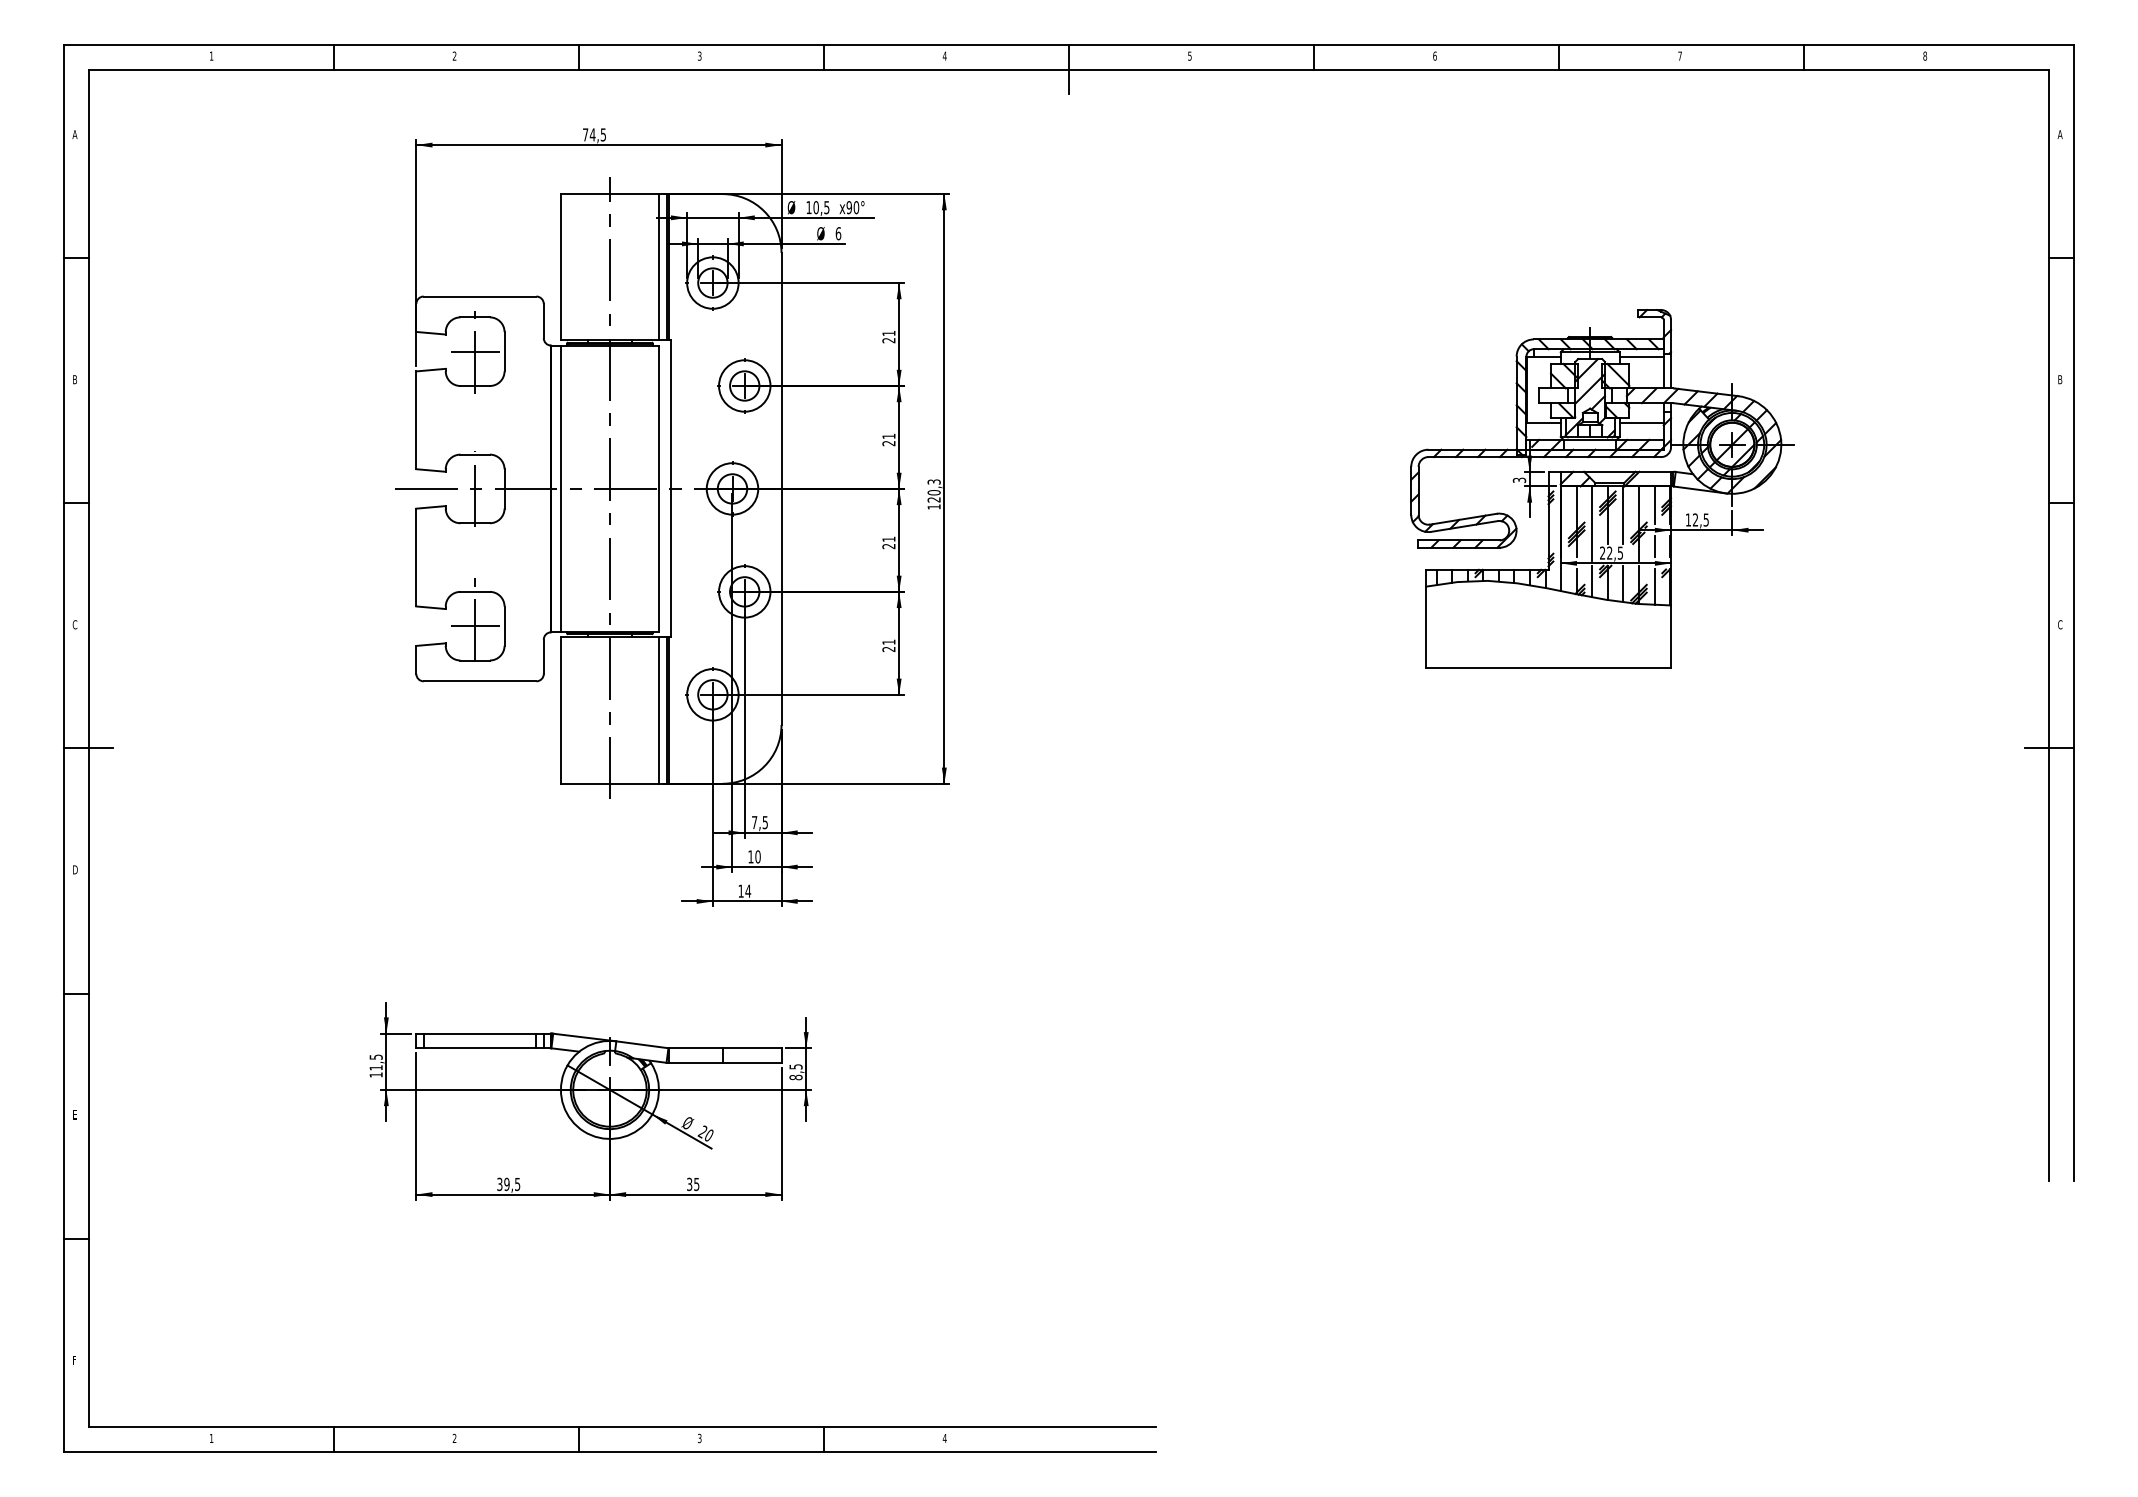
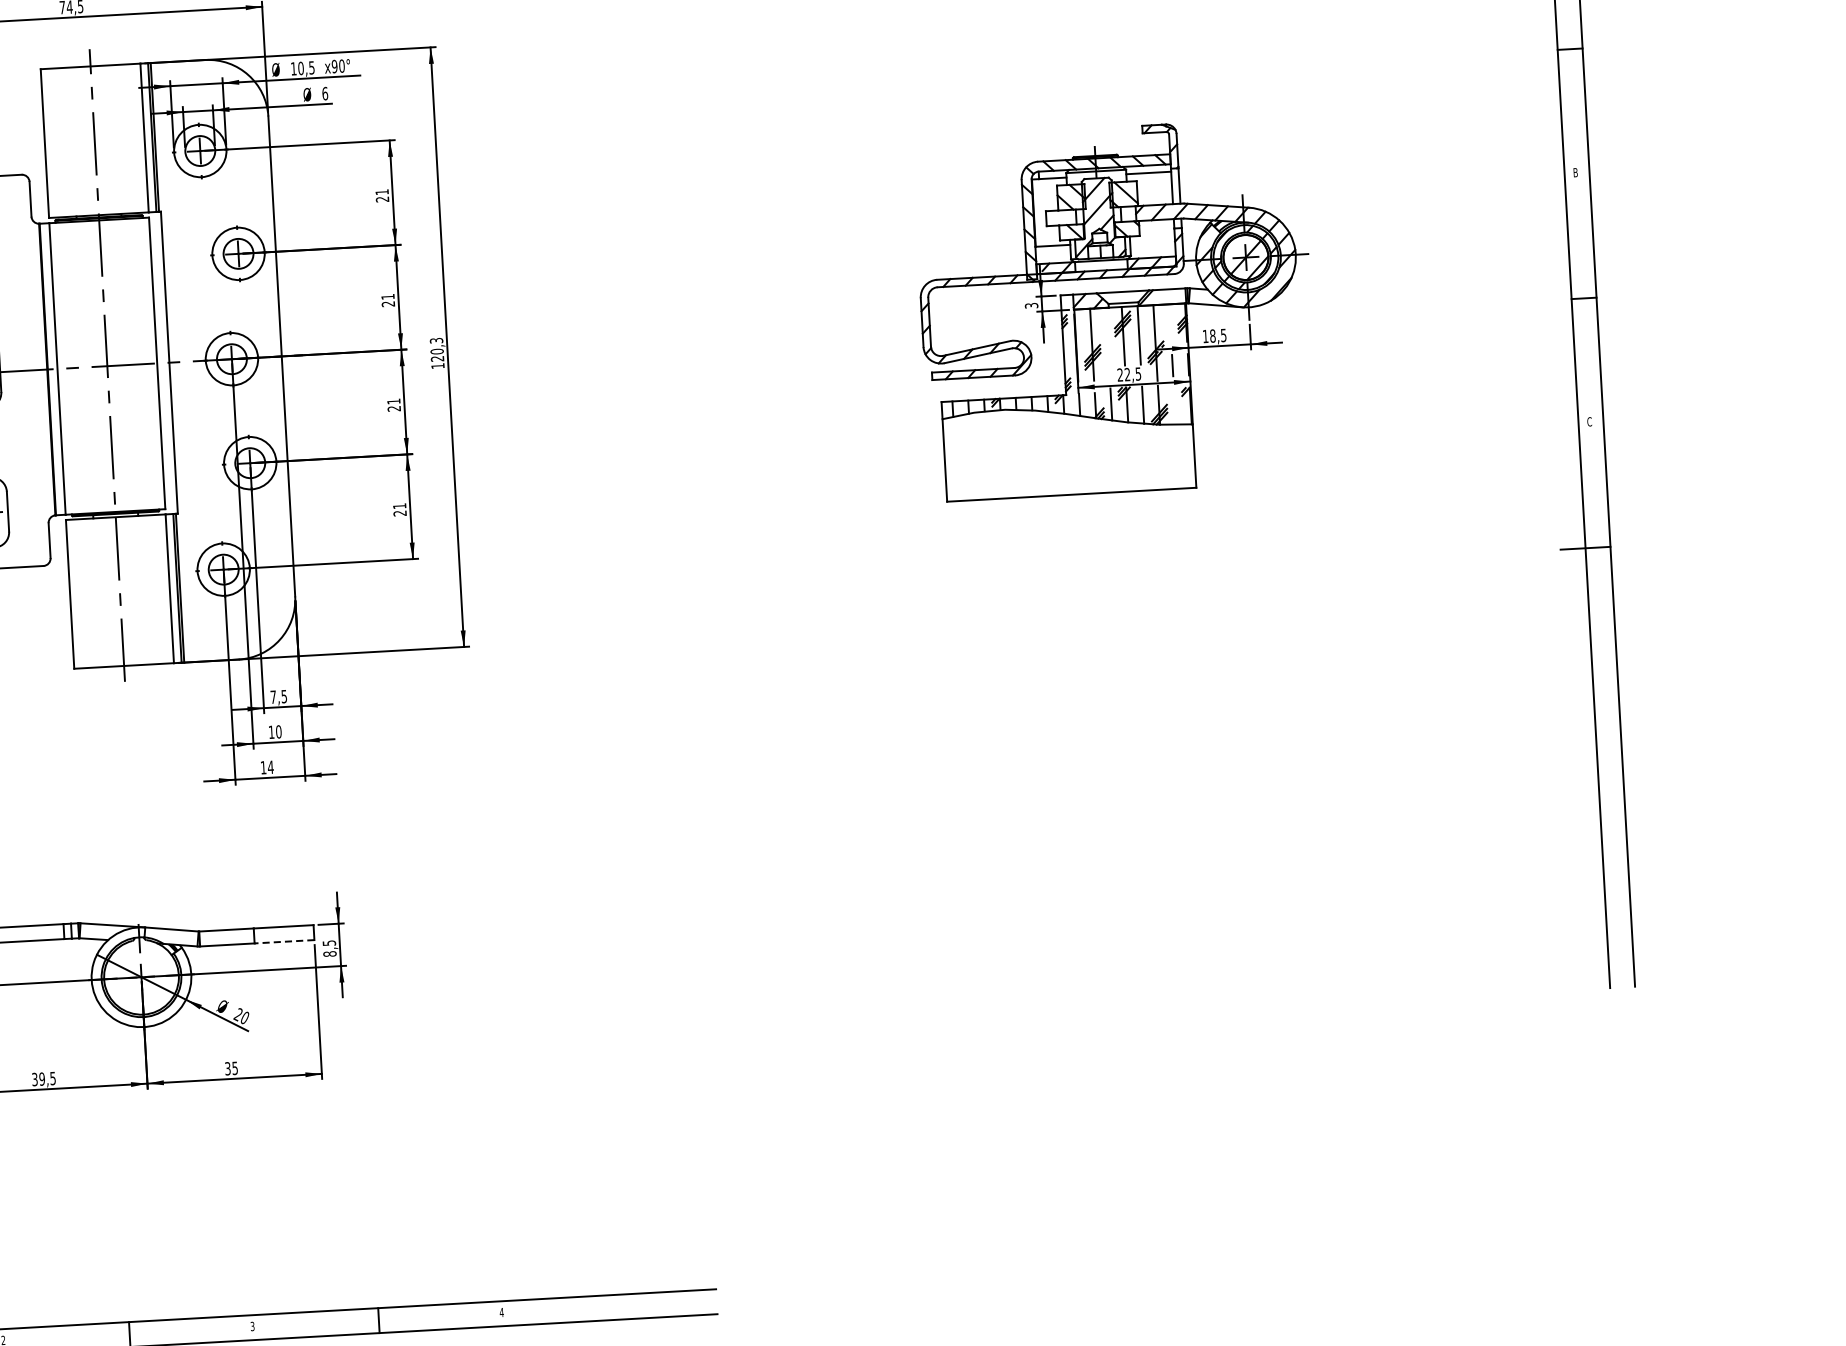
line: (1641, 422) -> (1152, 240), removed
line: (1654, 505) -> (1170, 323), removed
text: (1695, 519) -> (1212, 335), 12,5 -> 18,5
line: (1592, 523) -> (1108, 345), removed
line: (1654, 587) -> (1174, 407), removed
line: (751, 1062) -> (283, 941), solid -> dashed

